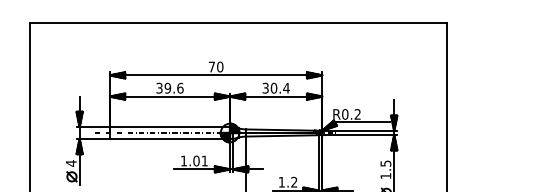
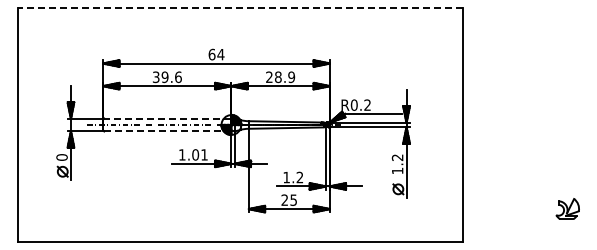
line: (237, 22) -> (239, 7), solid -> dashed
text: (216, 66) -> (216, 54), 70 -> 64
text: (276, 88) -> (280, 77), 30.4 -> 28.9
line: (170, 126) -> (167, 118), solid -> dashed
line: (170, 139) -> (167, 131), solid -> dashed
text: (70, 163) -> (61, 157), 4 -> 0
text: (385, 163) -> (397, 157), 1.5 -> 1.2

